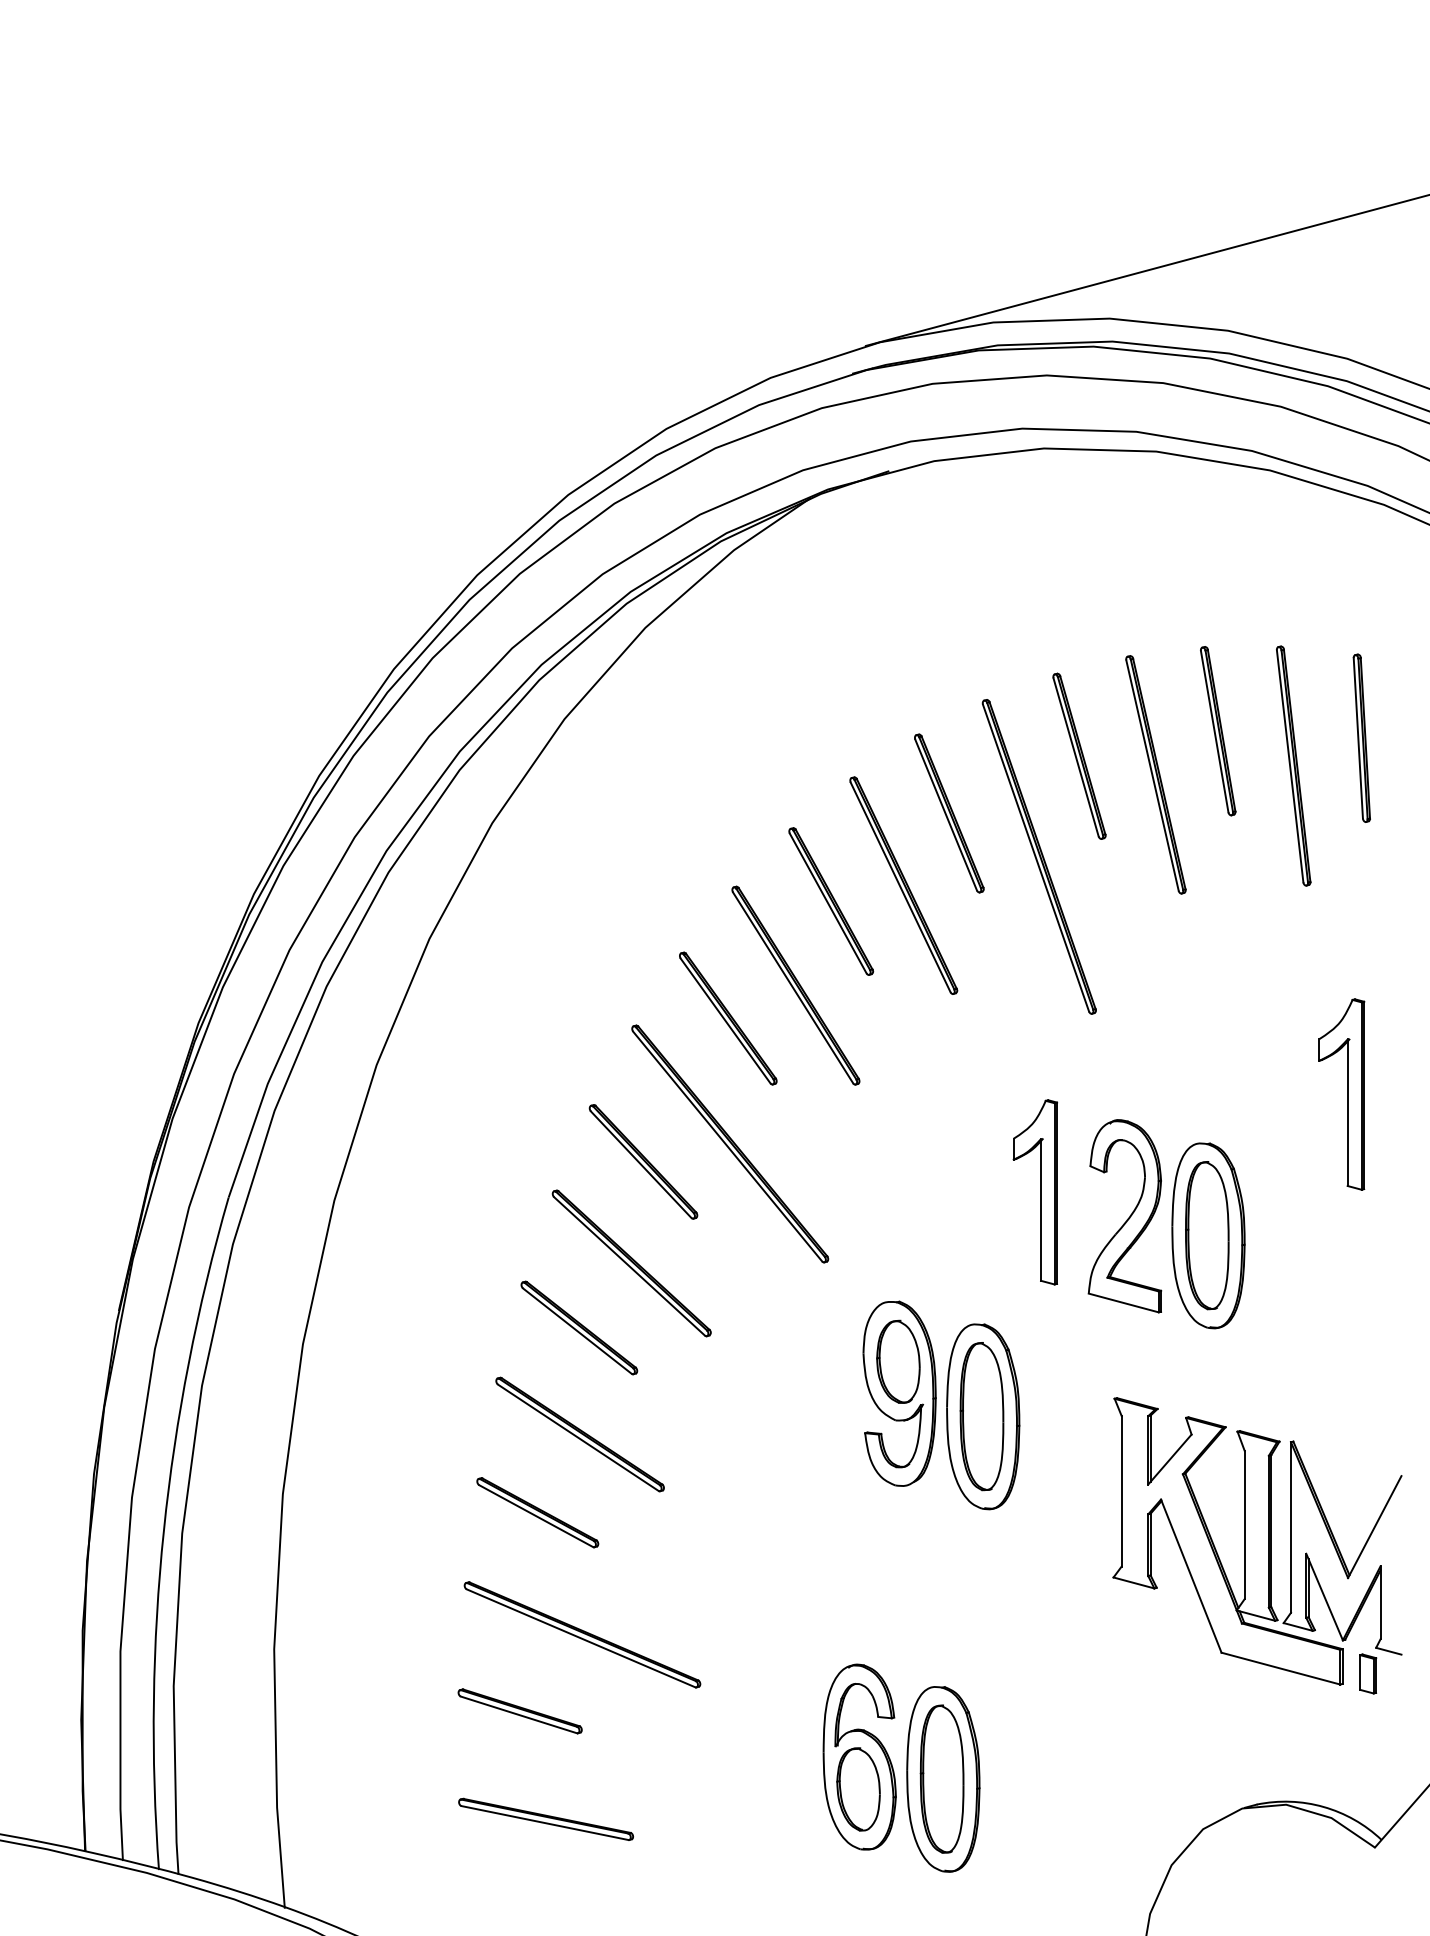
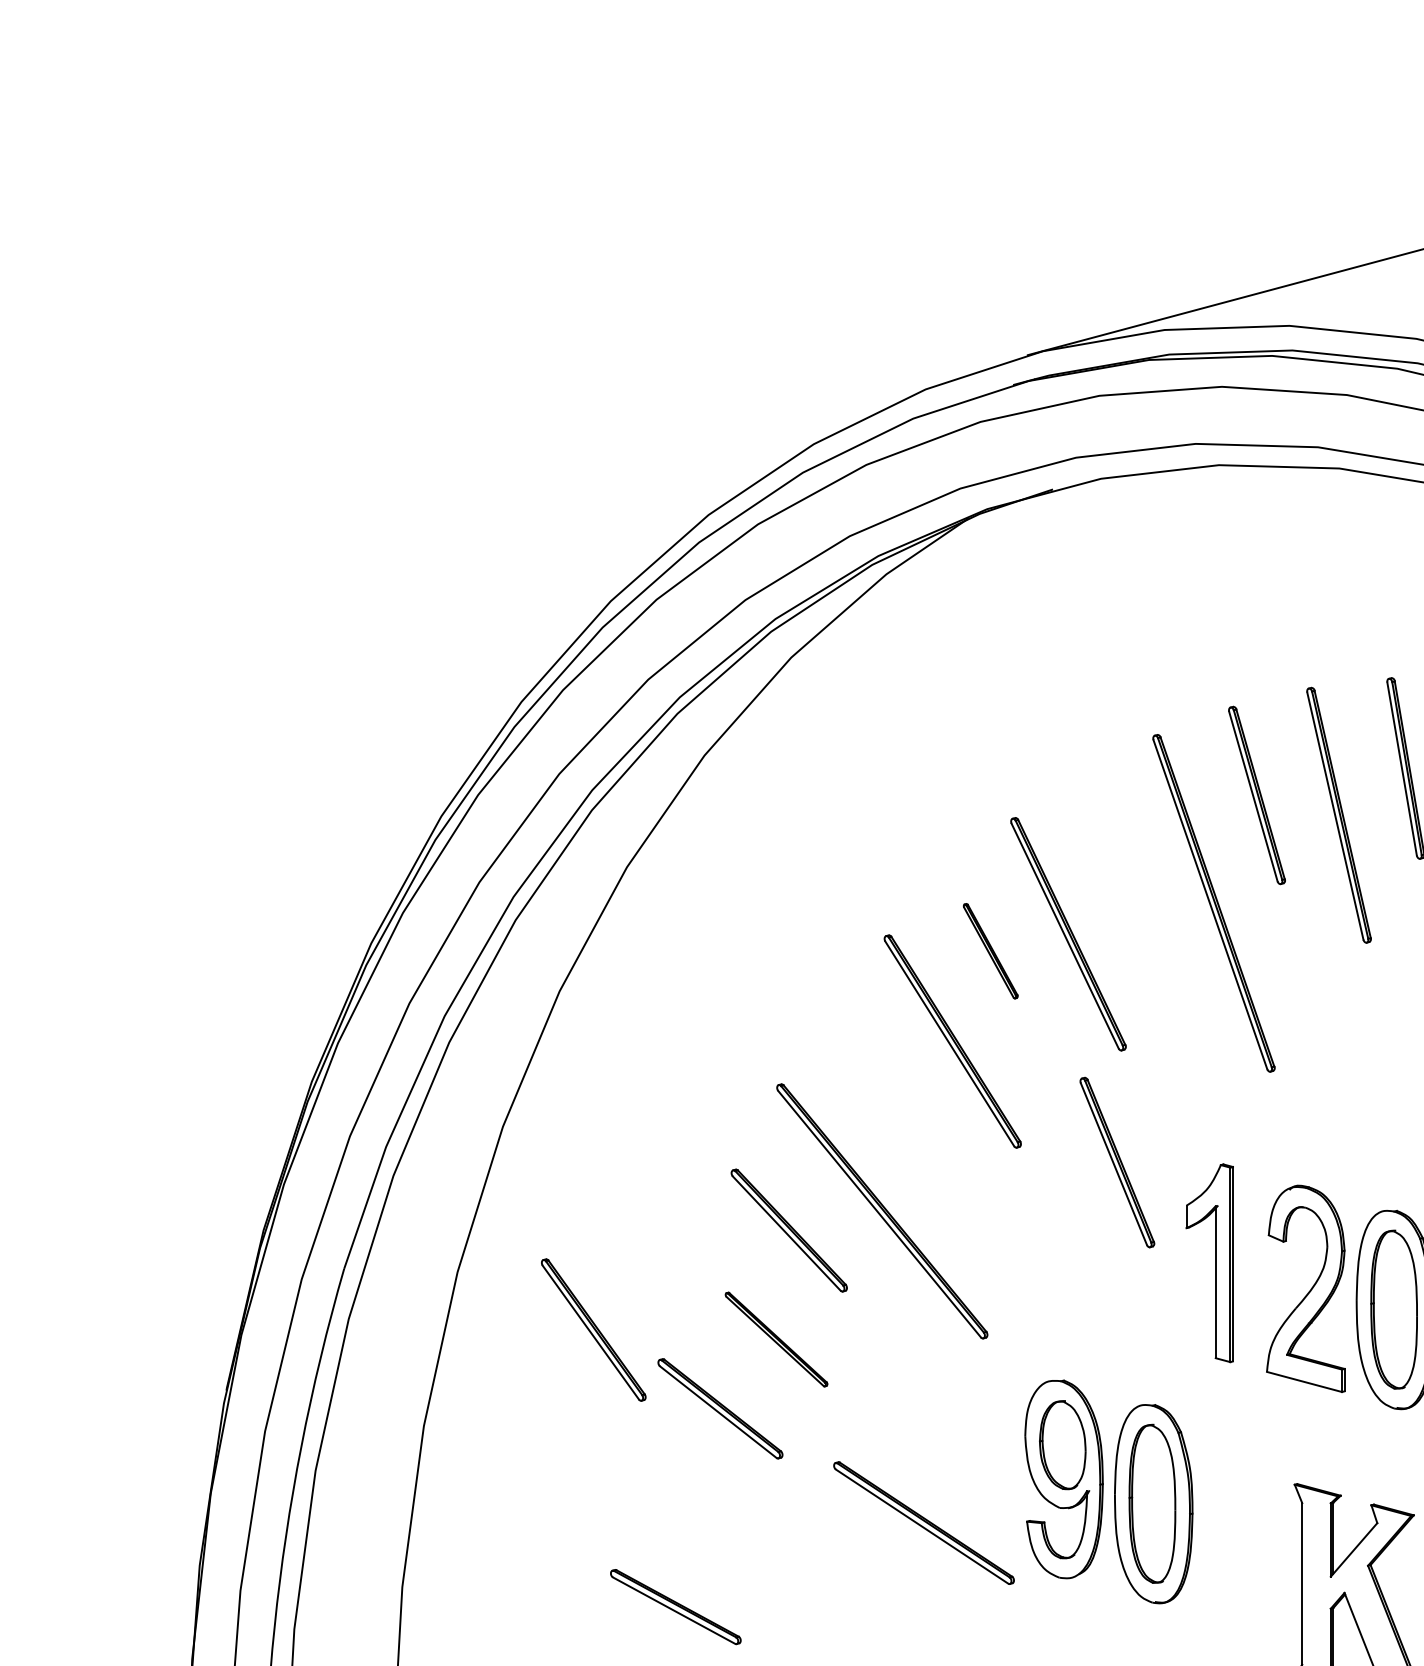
part: (949, 813) -> (1117, 1162), moved
part: (831, 901) -> (990, 951), size x0.6
part: (728, 1018) -> (593, 1329), moved
part: (631, 1263) -> (776, 1339), size x0.6
part: (579, 1434) -> (923, 1523), moved

